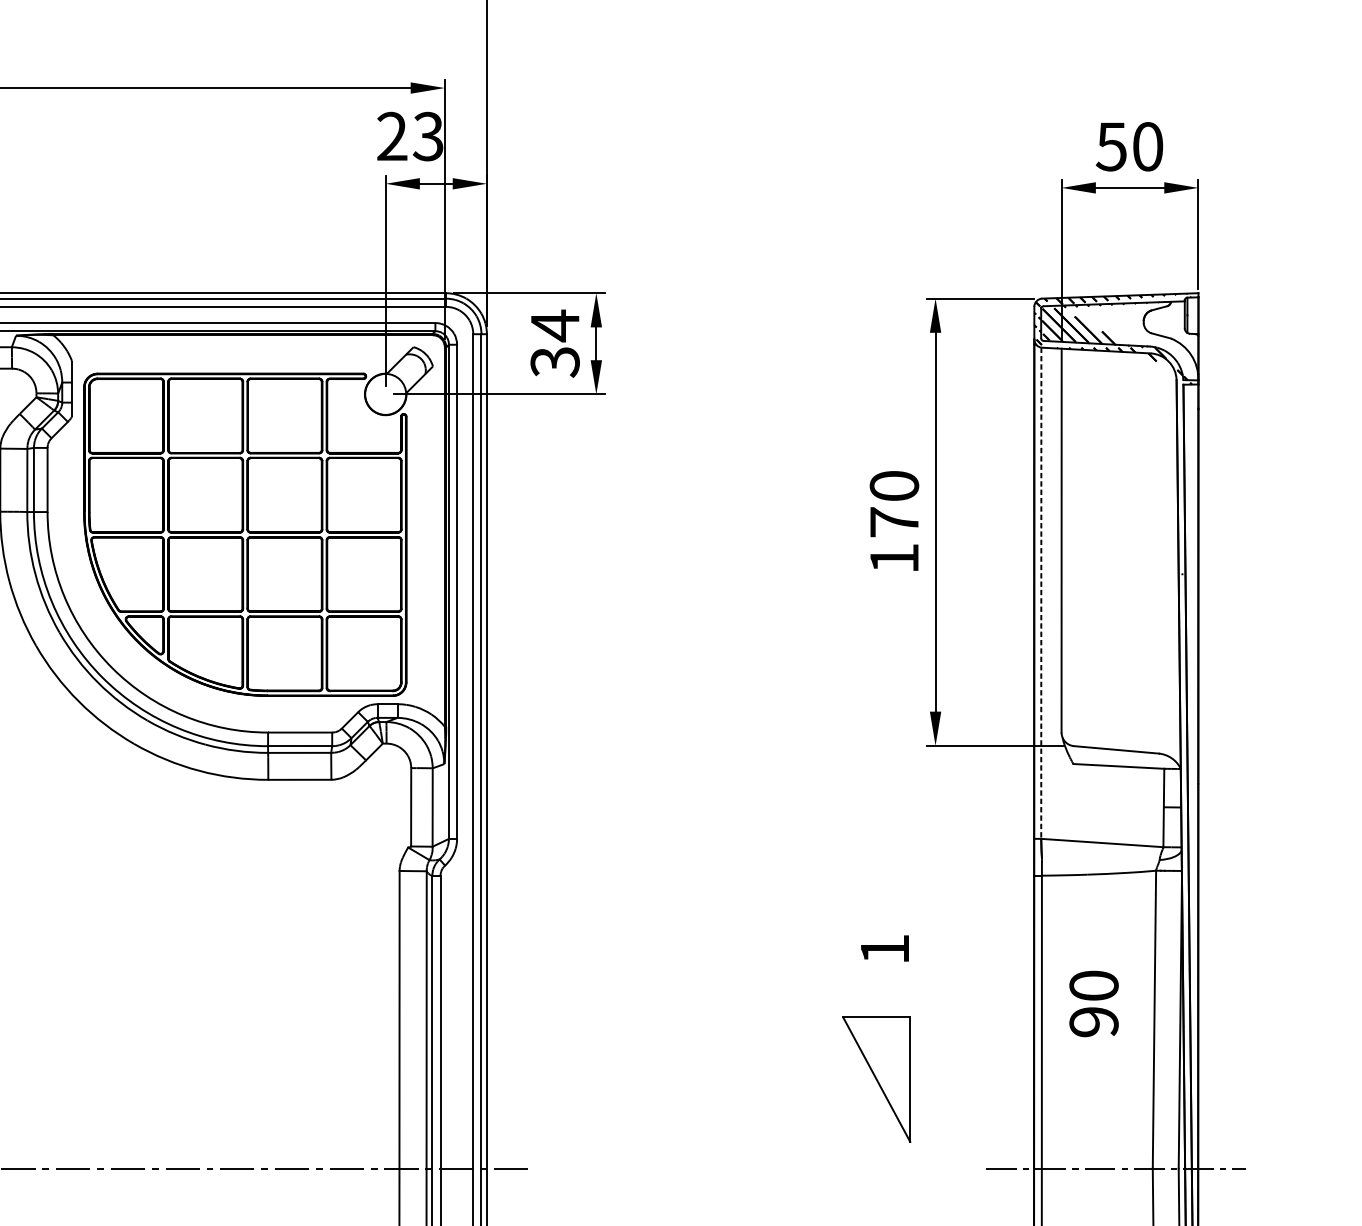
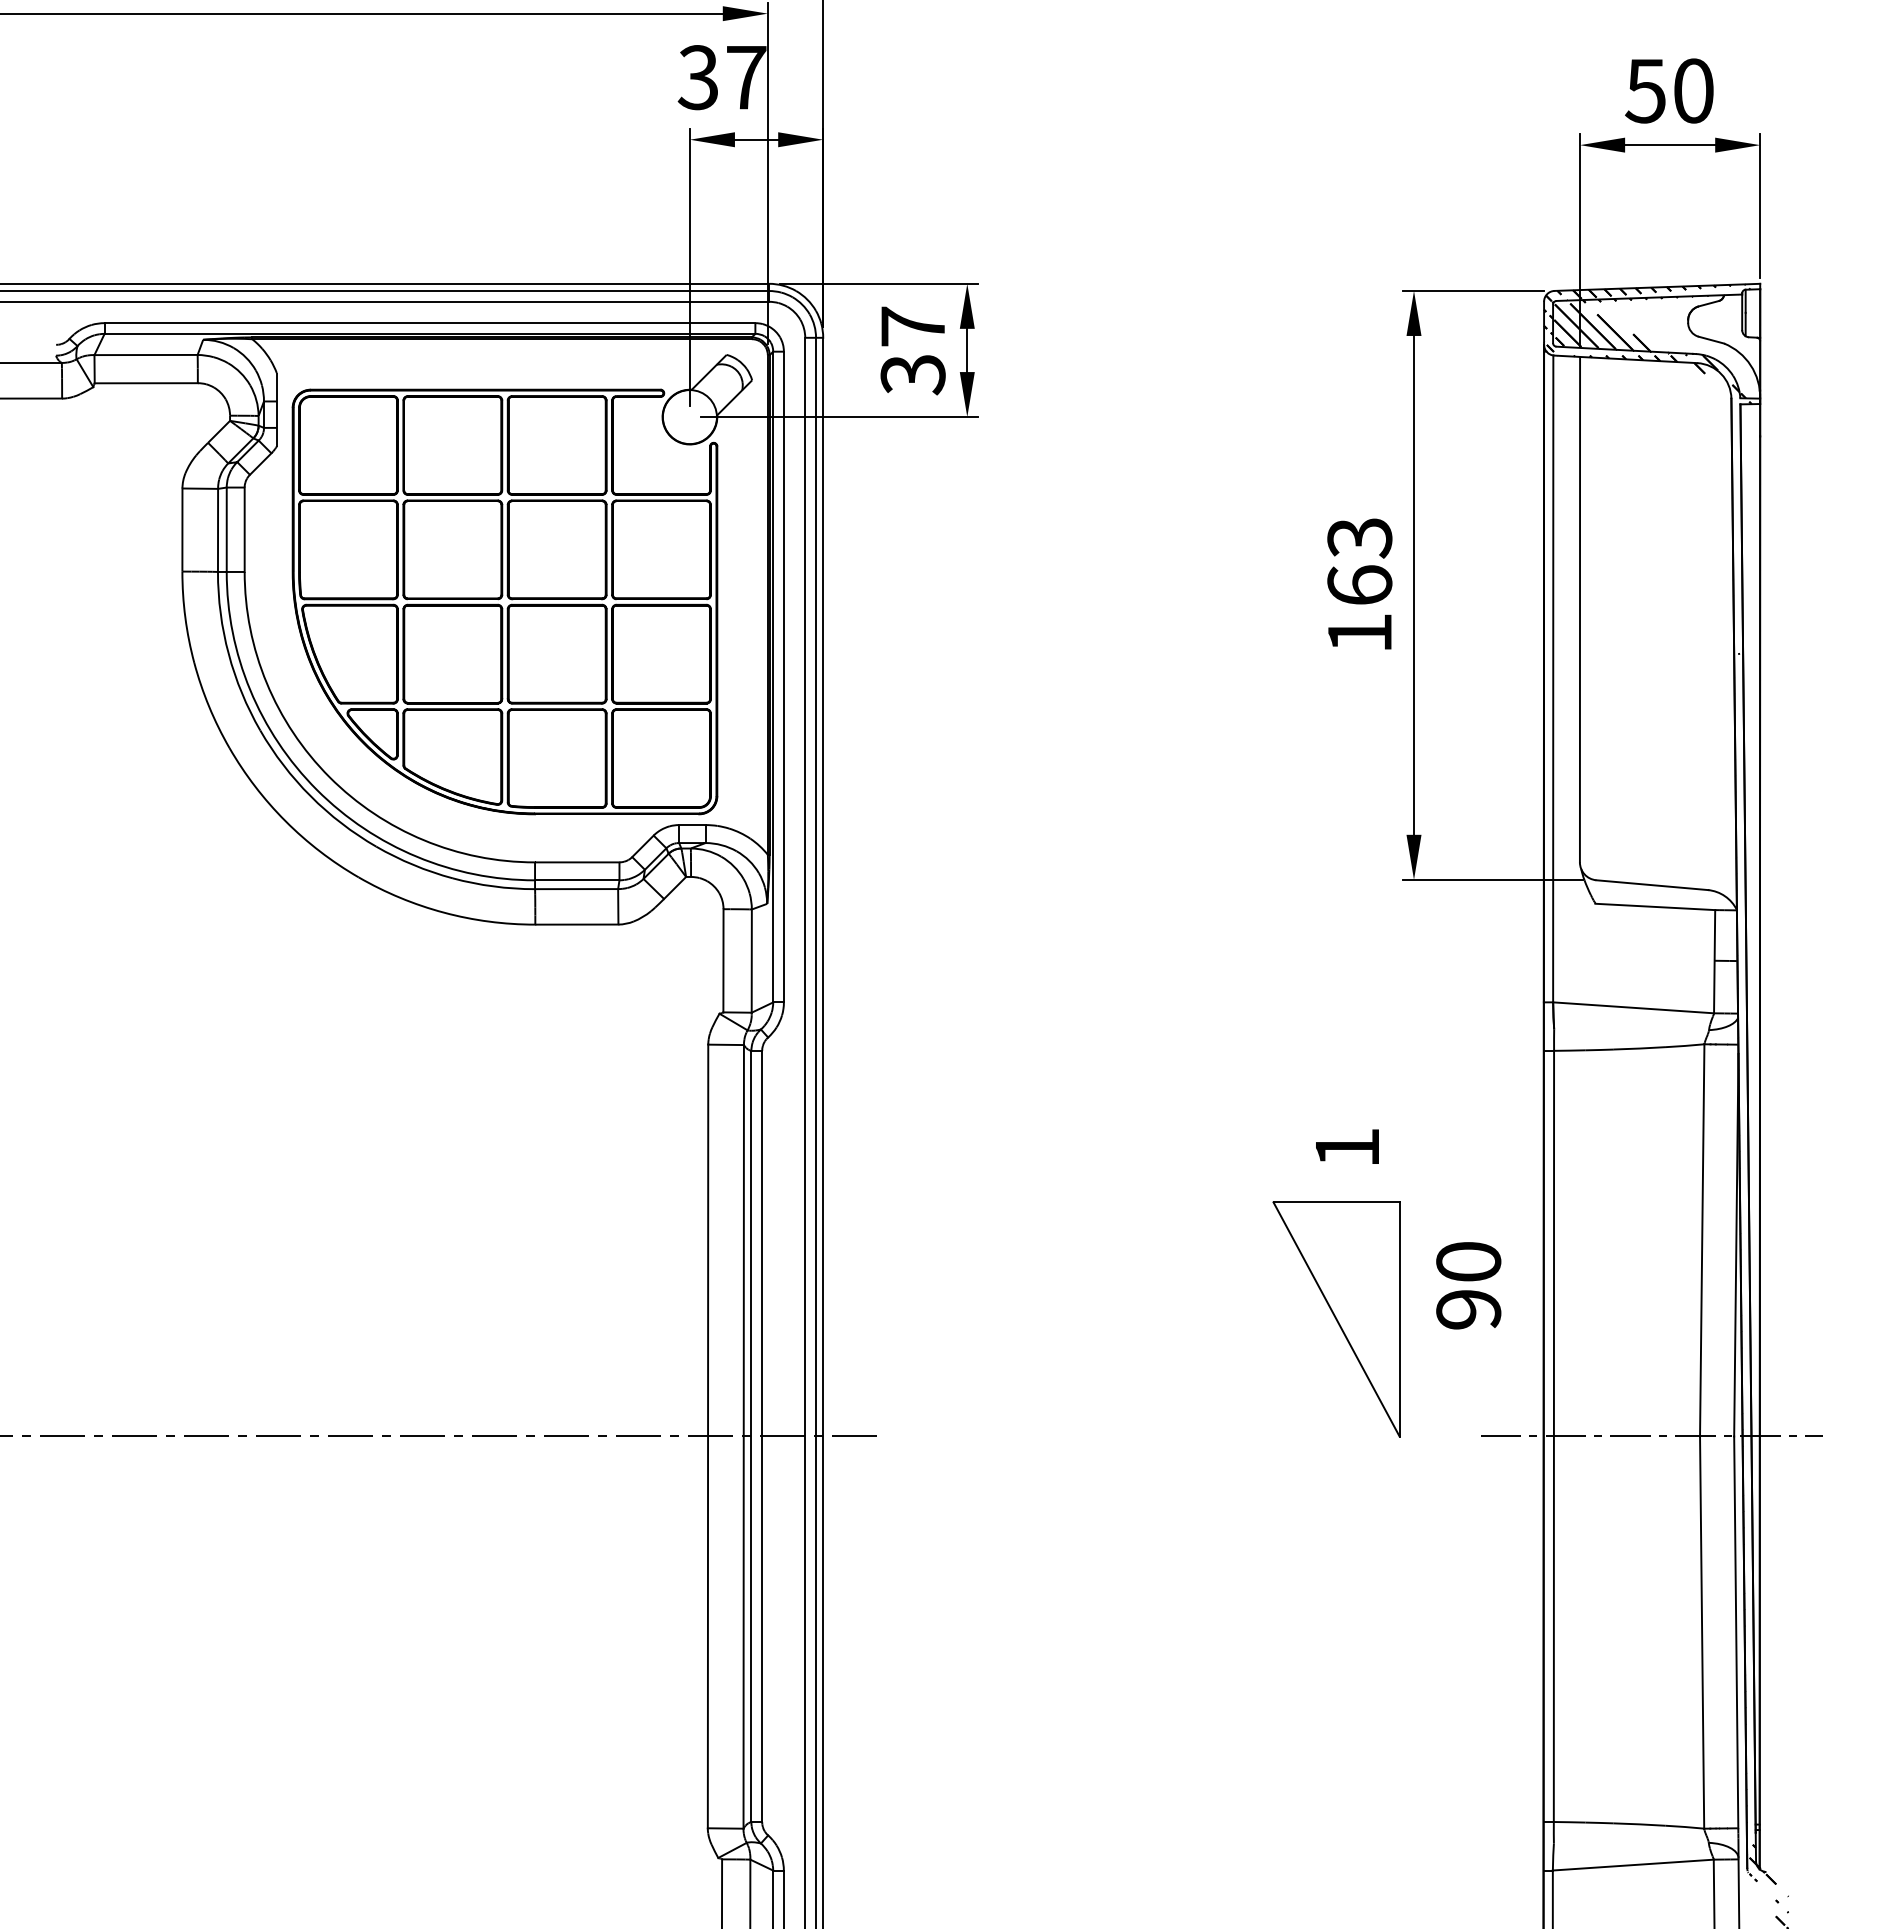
text: (409, 136) -> (721, 77), 23 -> 37
text: (554, 325) -> (912, 326), 34 -> 37
text: (894, 504) -> (1359, 561), 170 -> 163
line: (1041, 593) -> (1553, 679), dashed -> solid
text: (1093, 1003) -> (1468, 1285), moved
part: (876, 1079) -> (1336, 1319), size x1.43

